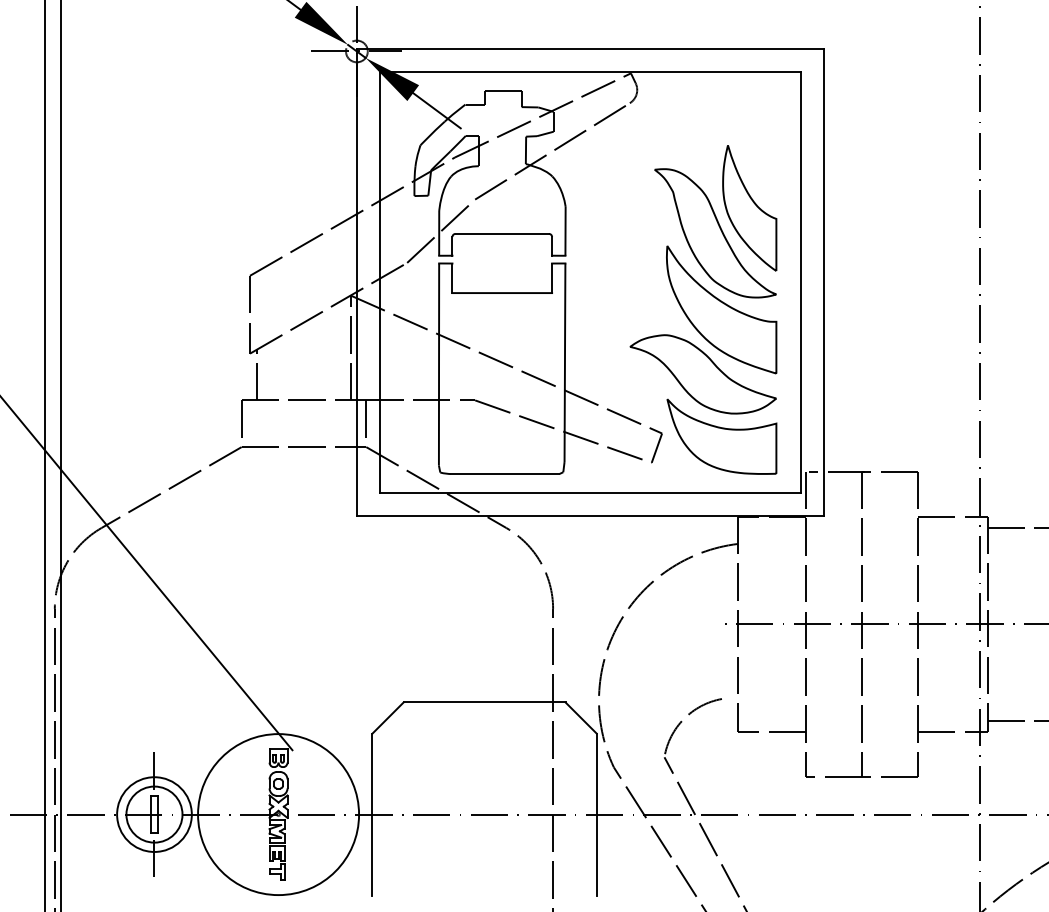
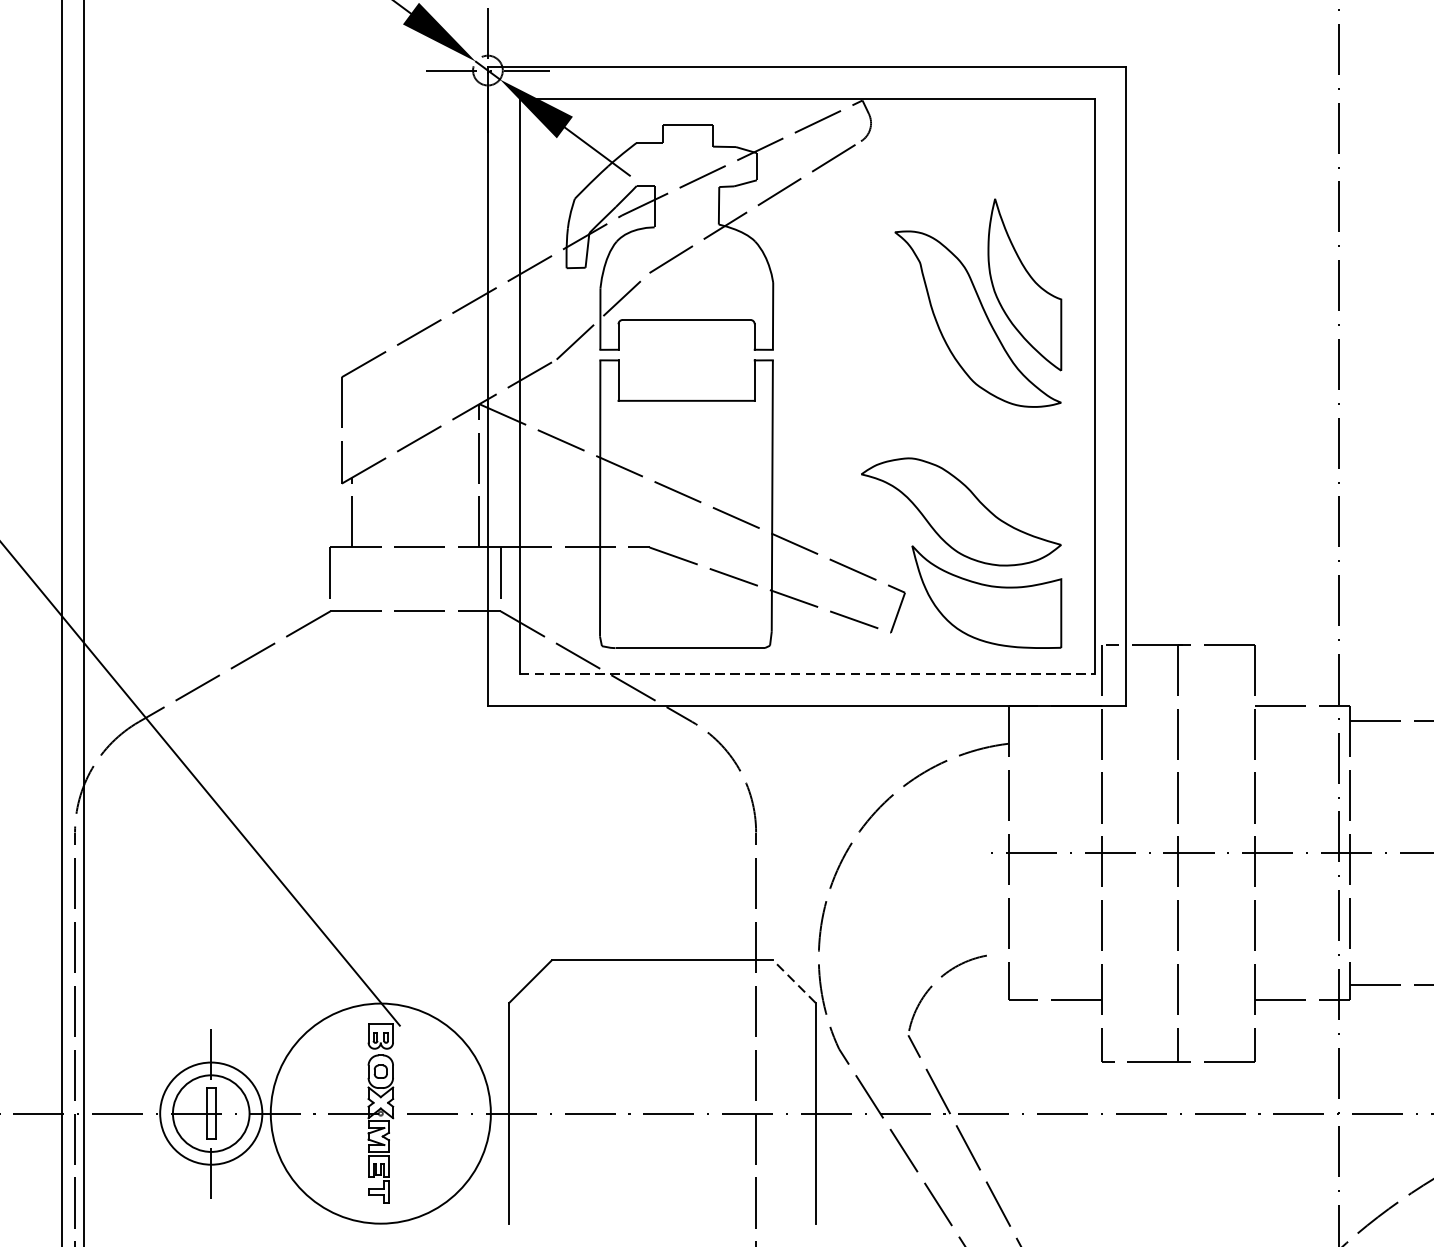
part: (721, 309) -> (986, 423), removed
line: (590, 492) -> (807, 673), solid -> dashed
line: (580, 717) -> (793, 980), solid -> dashed

